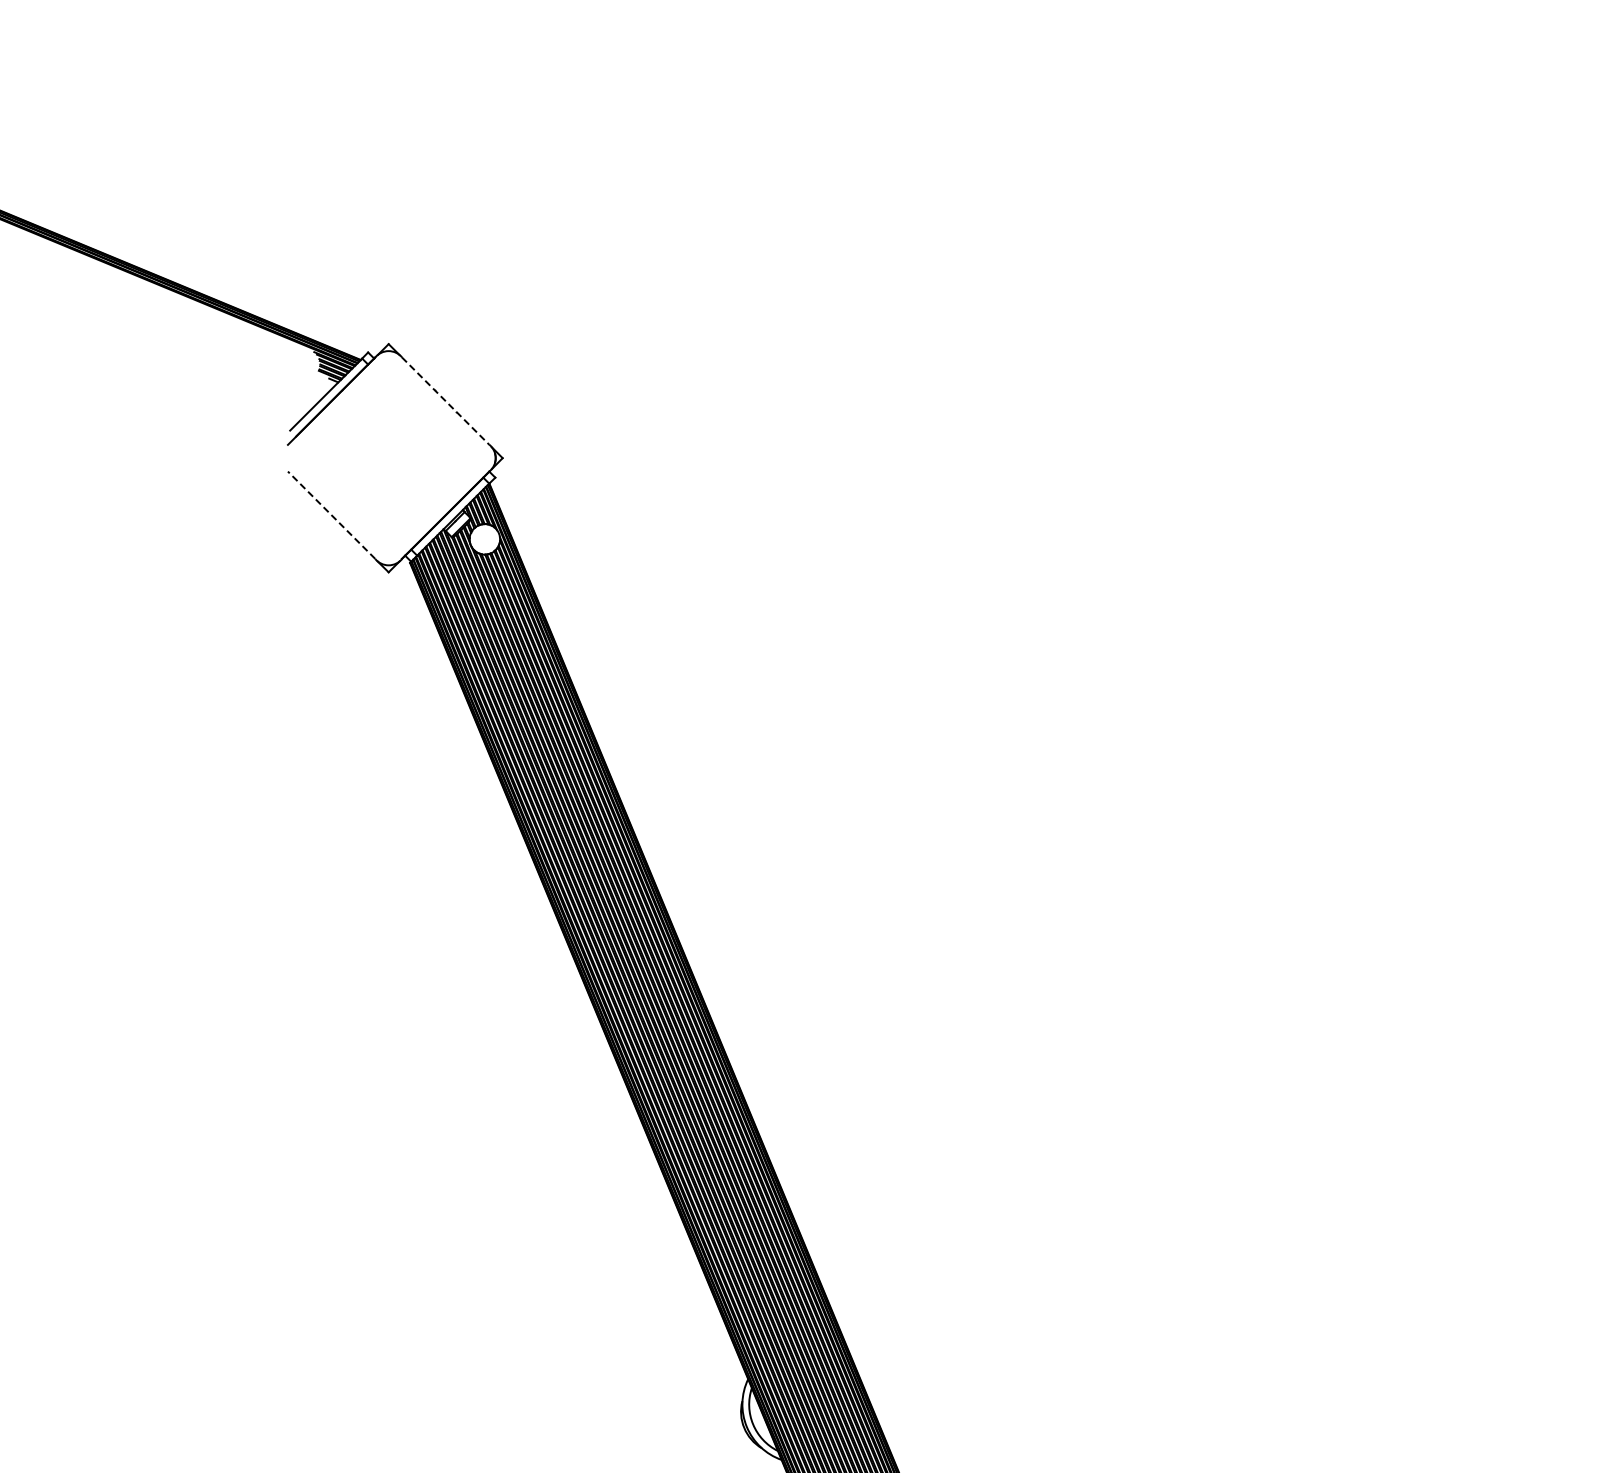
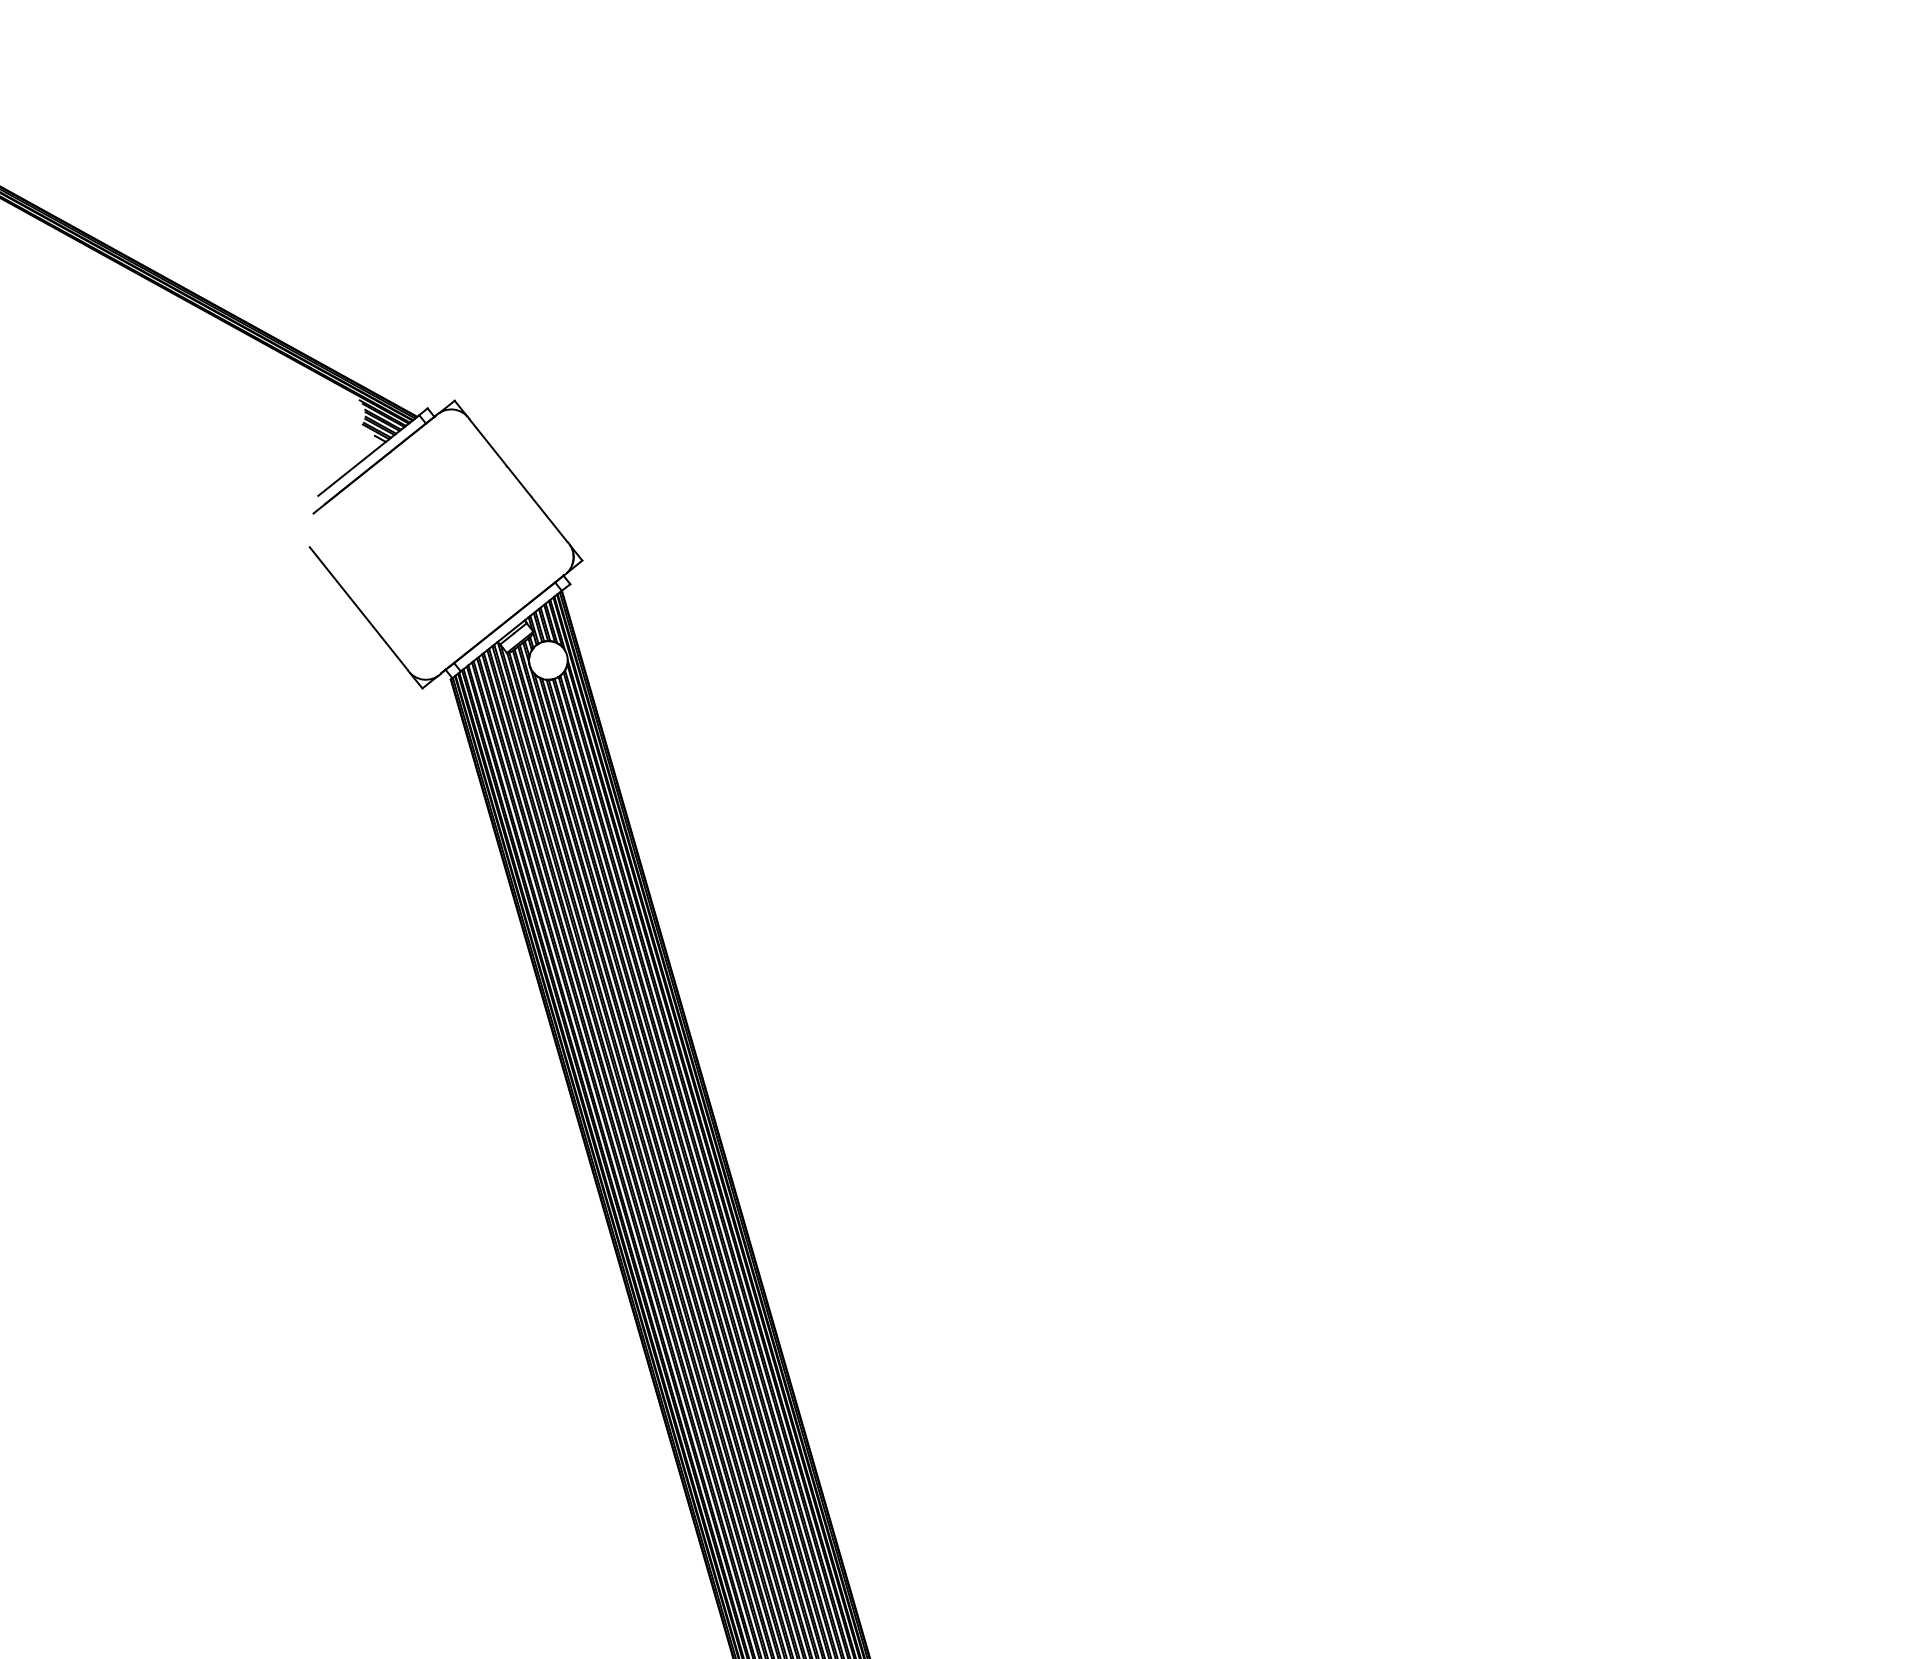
line: (445, 401) -> (518, 481), dashed -> solid
line: (331, 515) -> (358, 608), dashed -> solid

